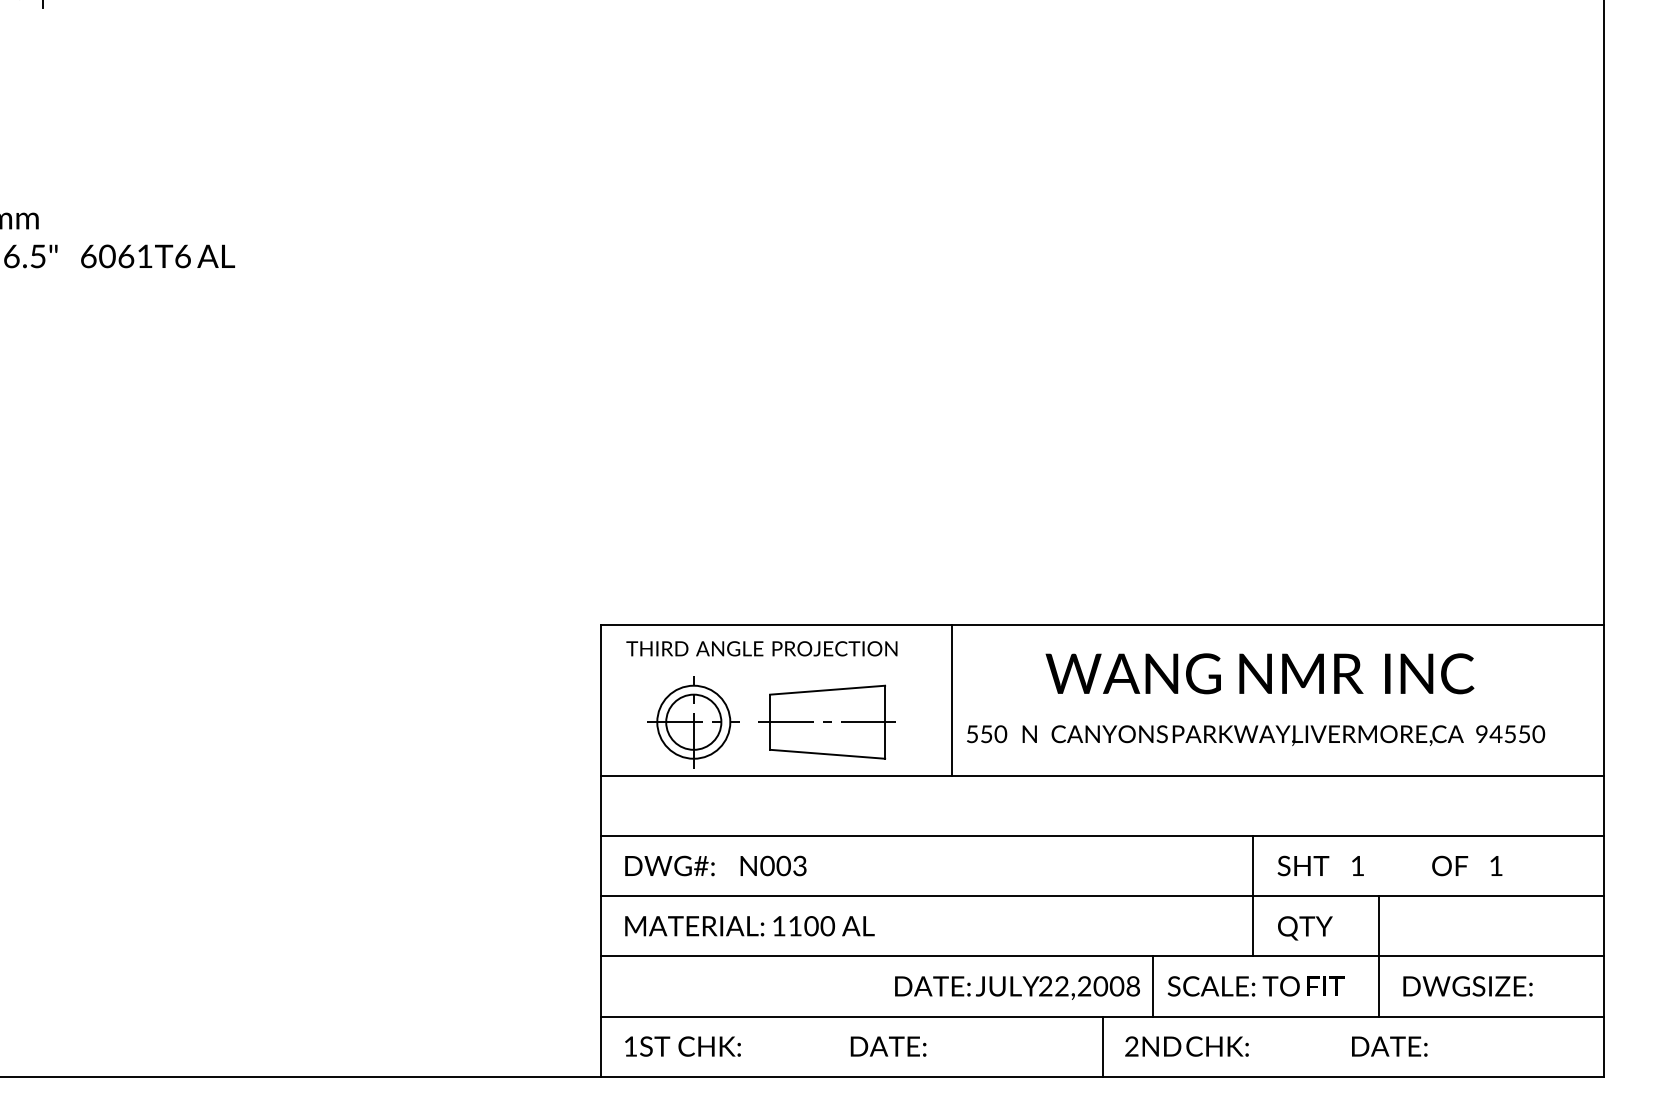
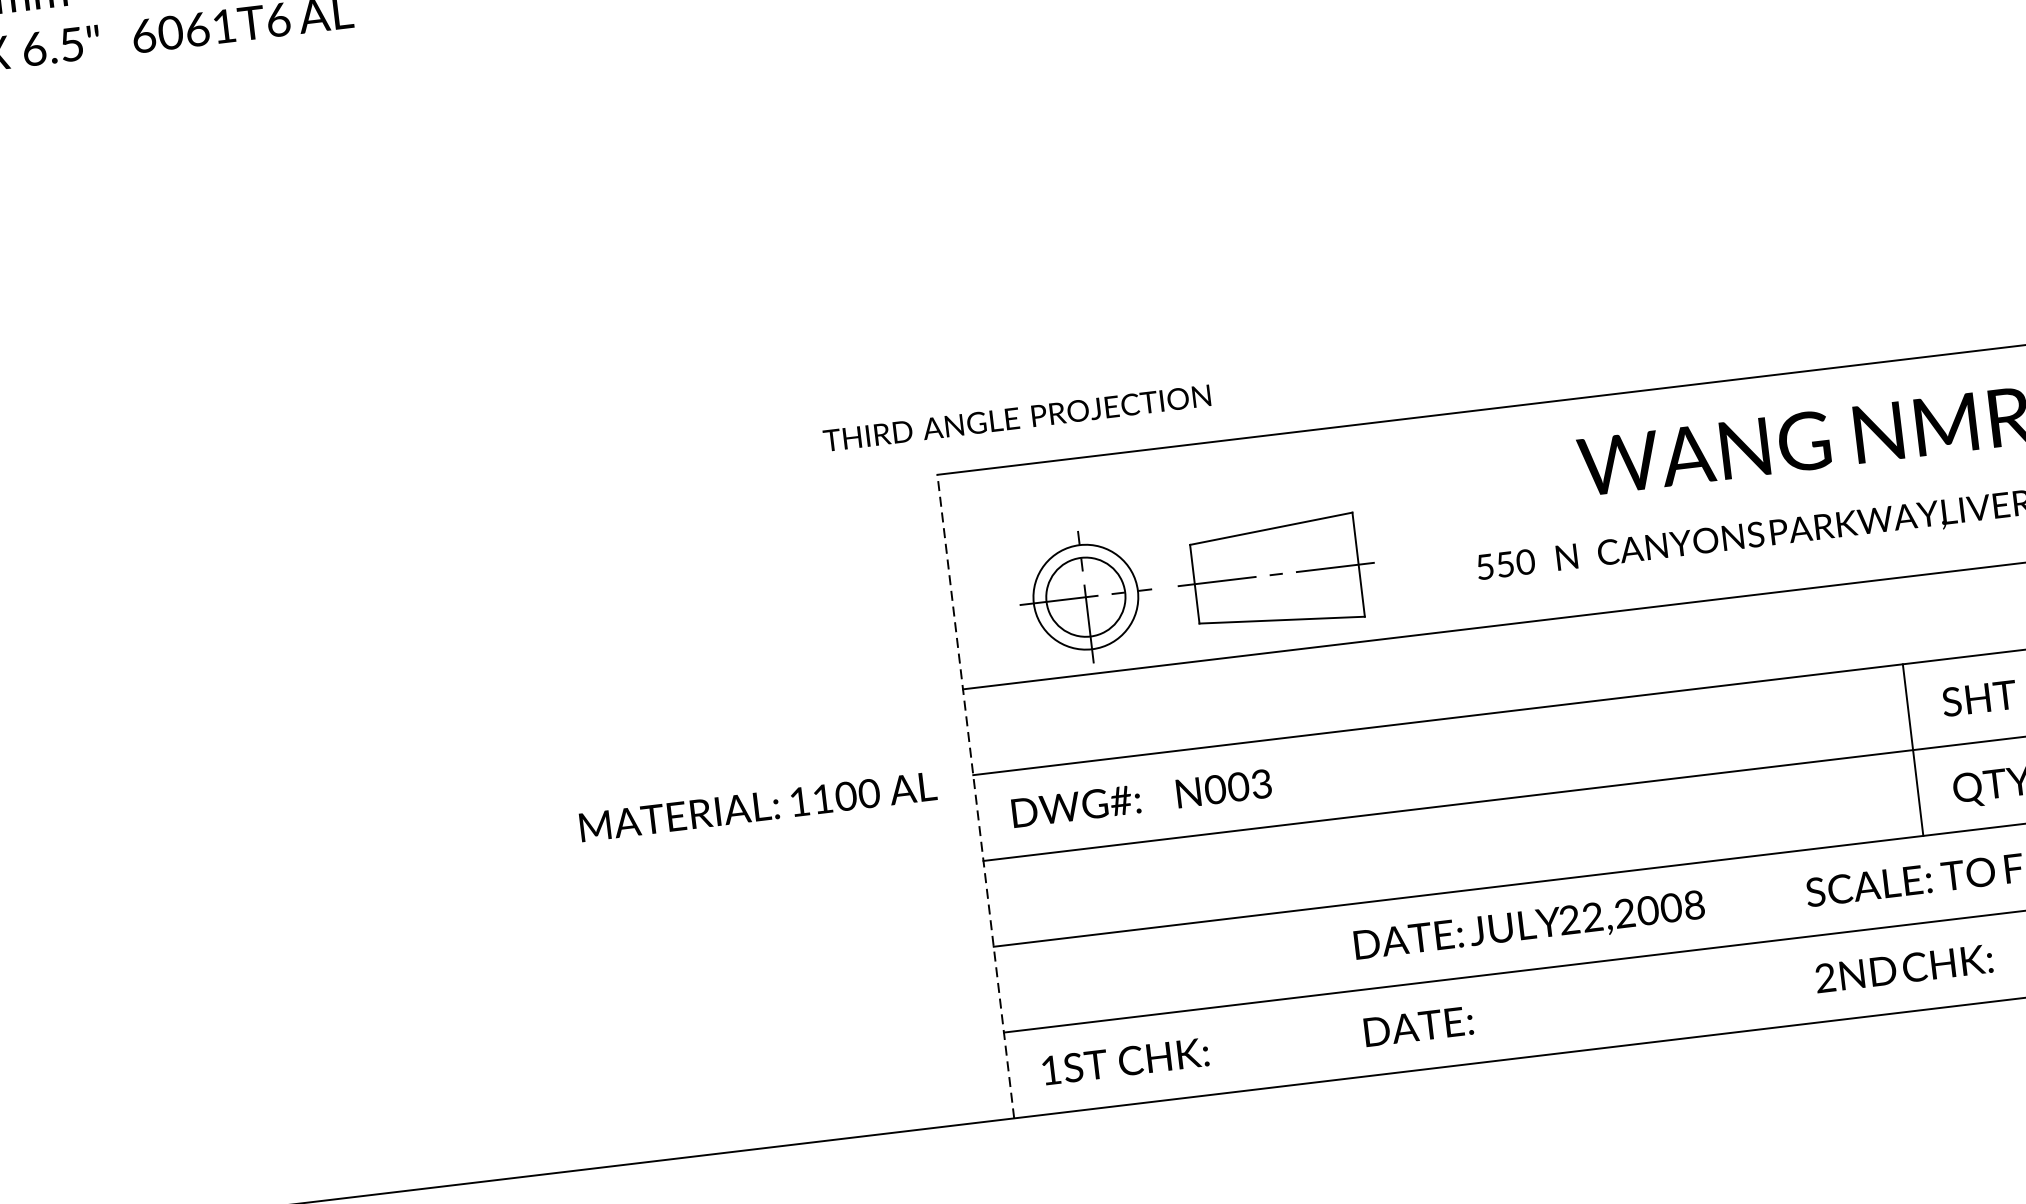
text: (761, 648) -> (1016, 417), moved
line: (952, 700) -> (1451, 522), removed
line: (601, 851) -> (976, 797), solid -> dashed
text: (749, 926) -> (757, 807), moved
line: (1152, 986) -> (1784, 895), removed
text: (1017, 987) -> (1529, 926), moved
line: (1102, 1046) -> (1723, 990), removed
text: (1186, 1046) -> (1903, 968), moved

